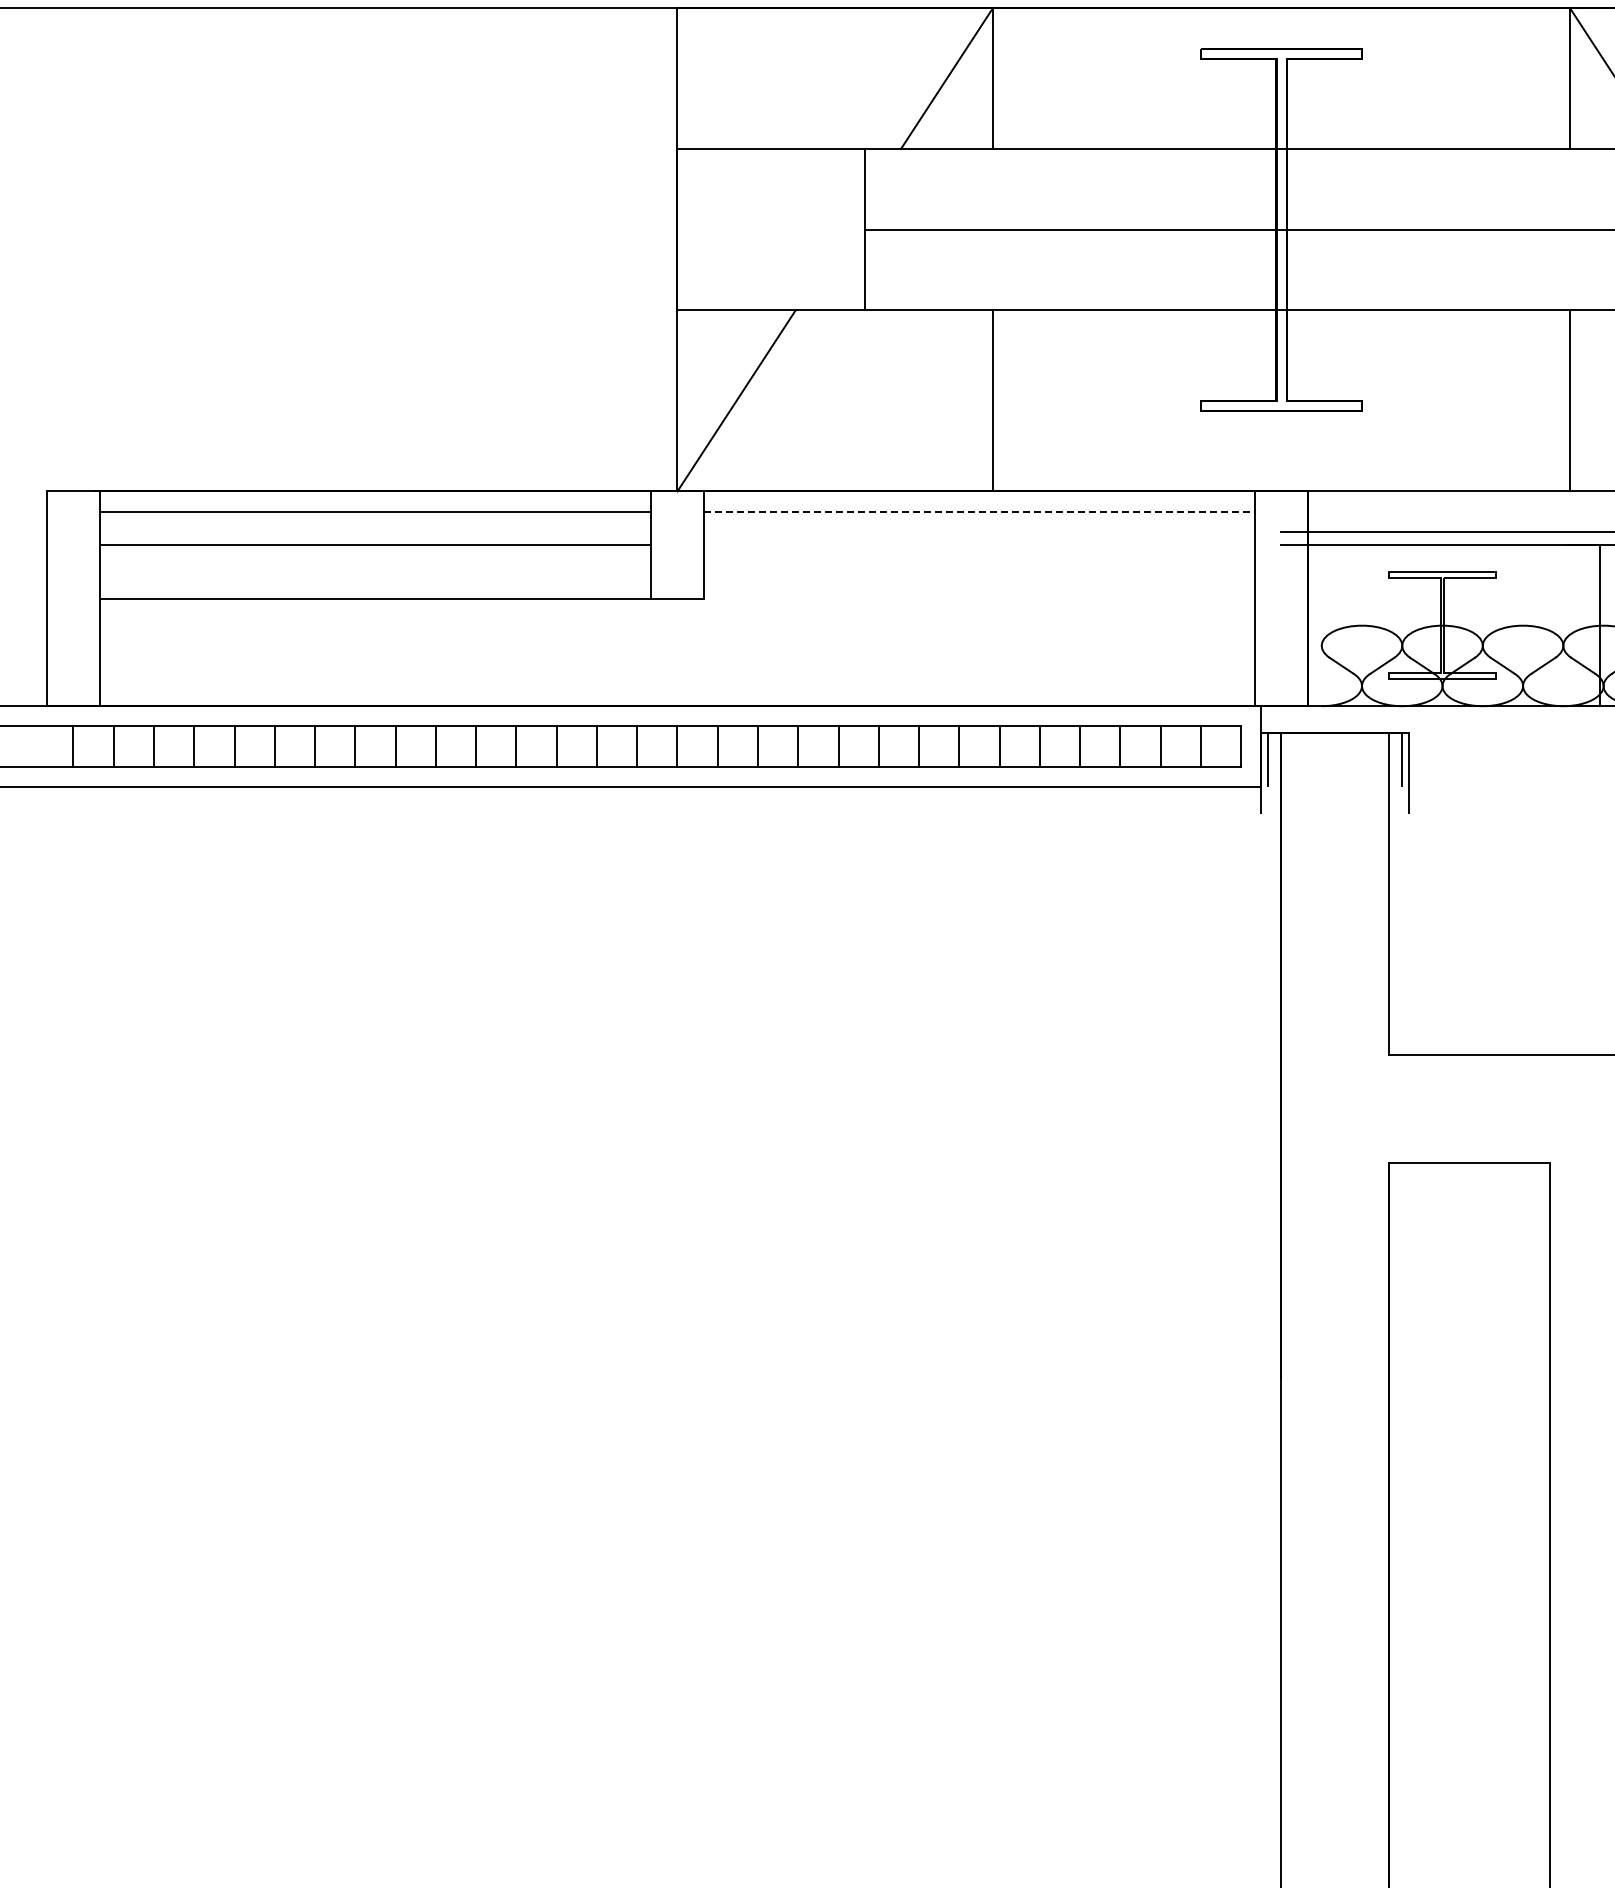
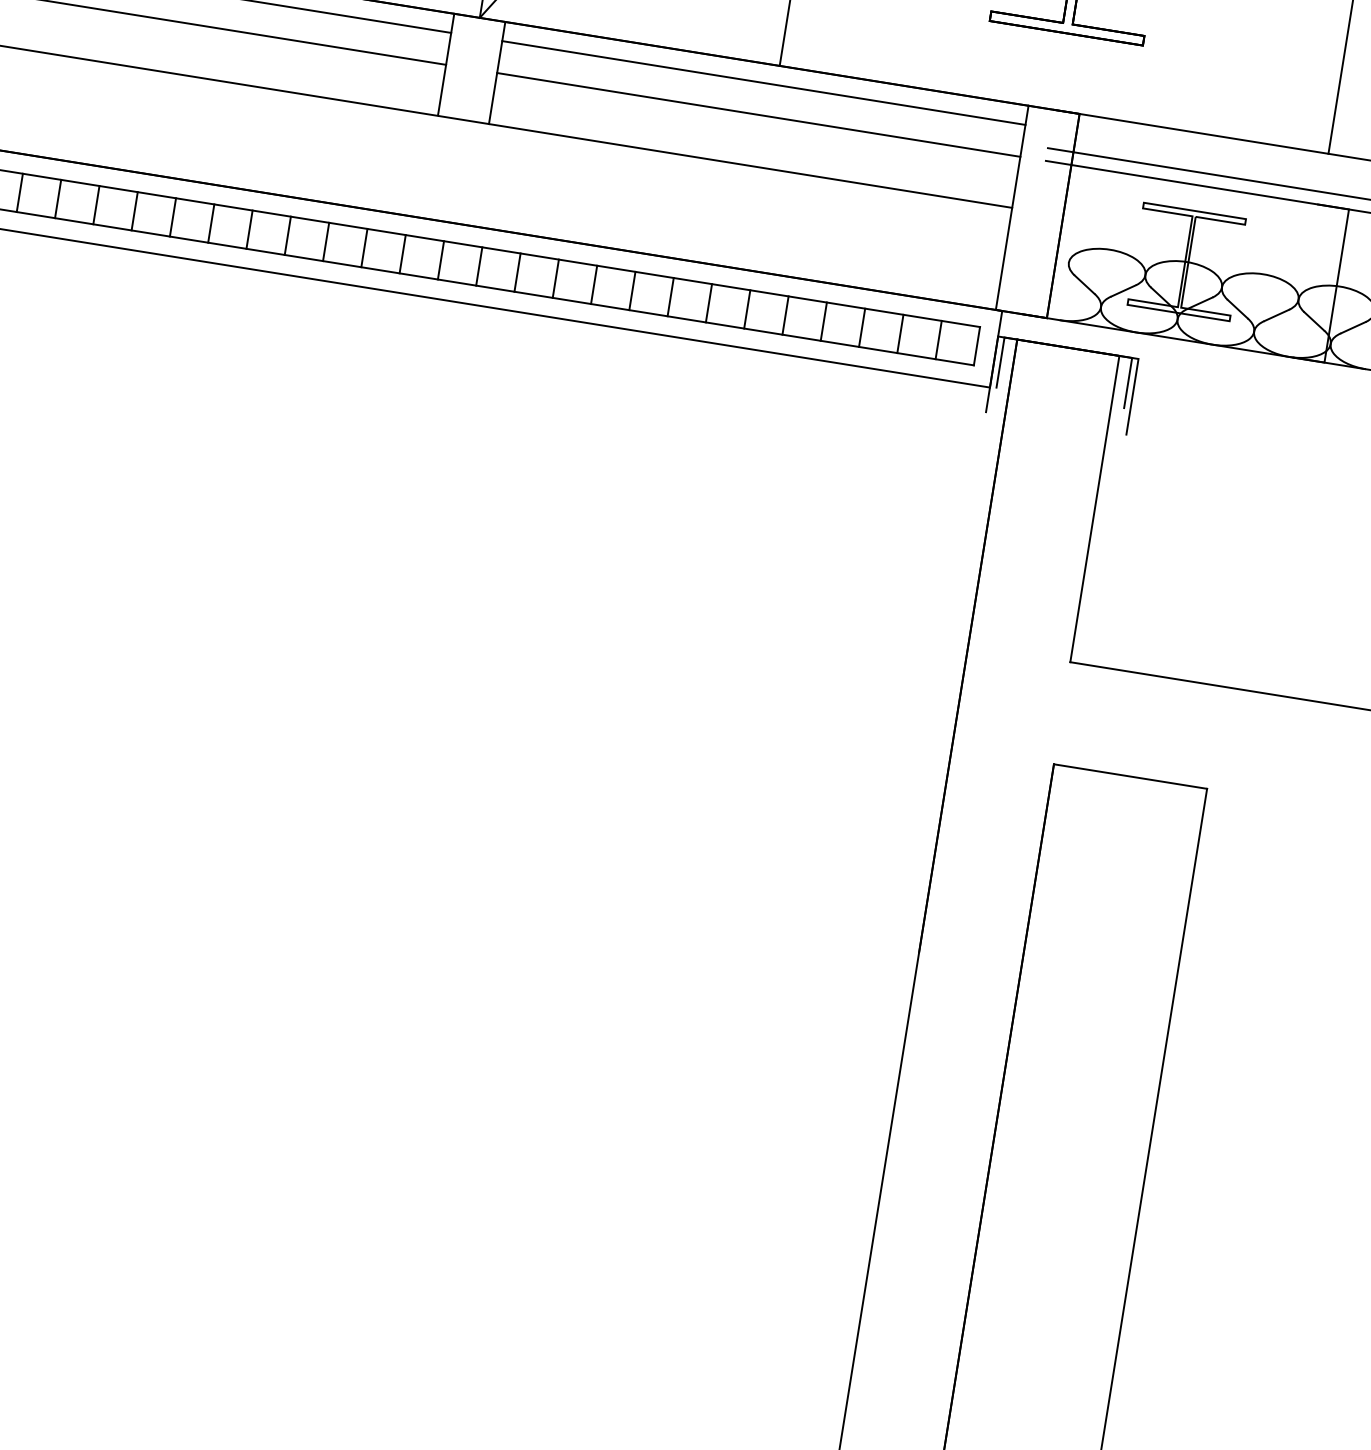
line: (979, 511) -> (763, 82), dashed -> solid
line: (979, 545) -> (758, 115), added
line: (979, 598) -> (750, 165), added

